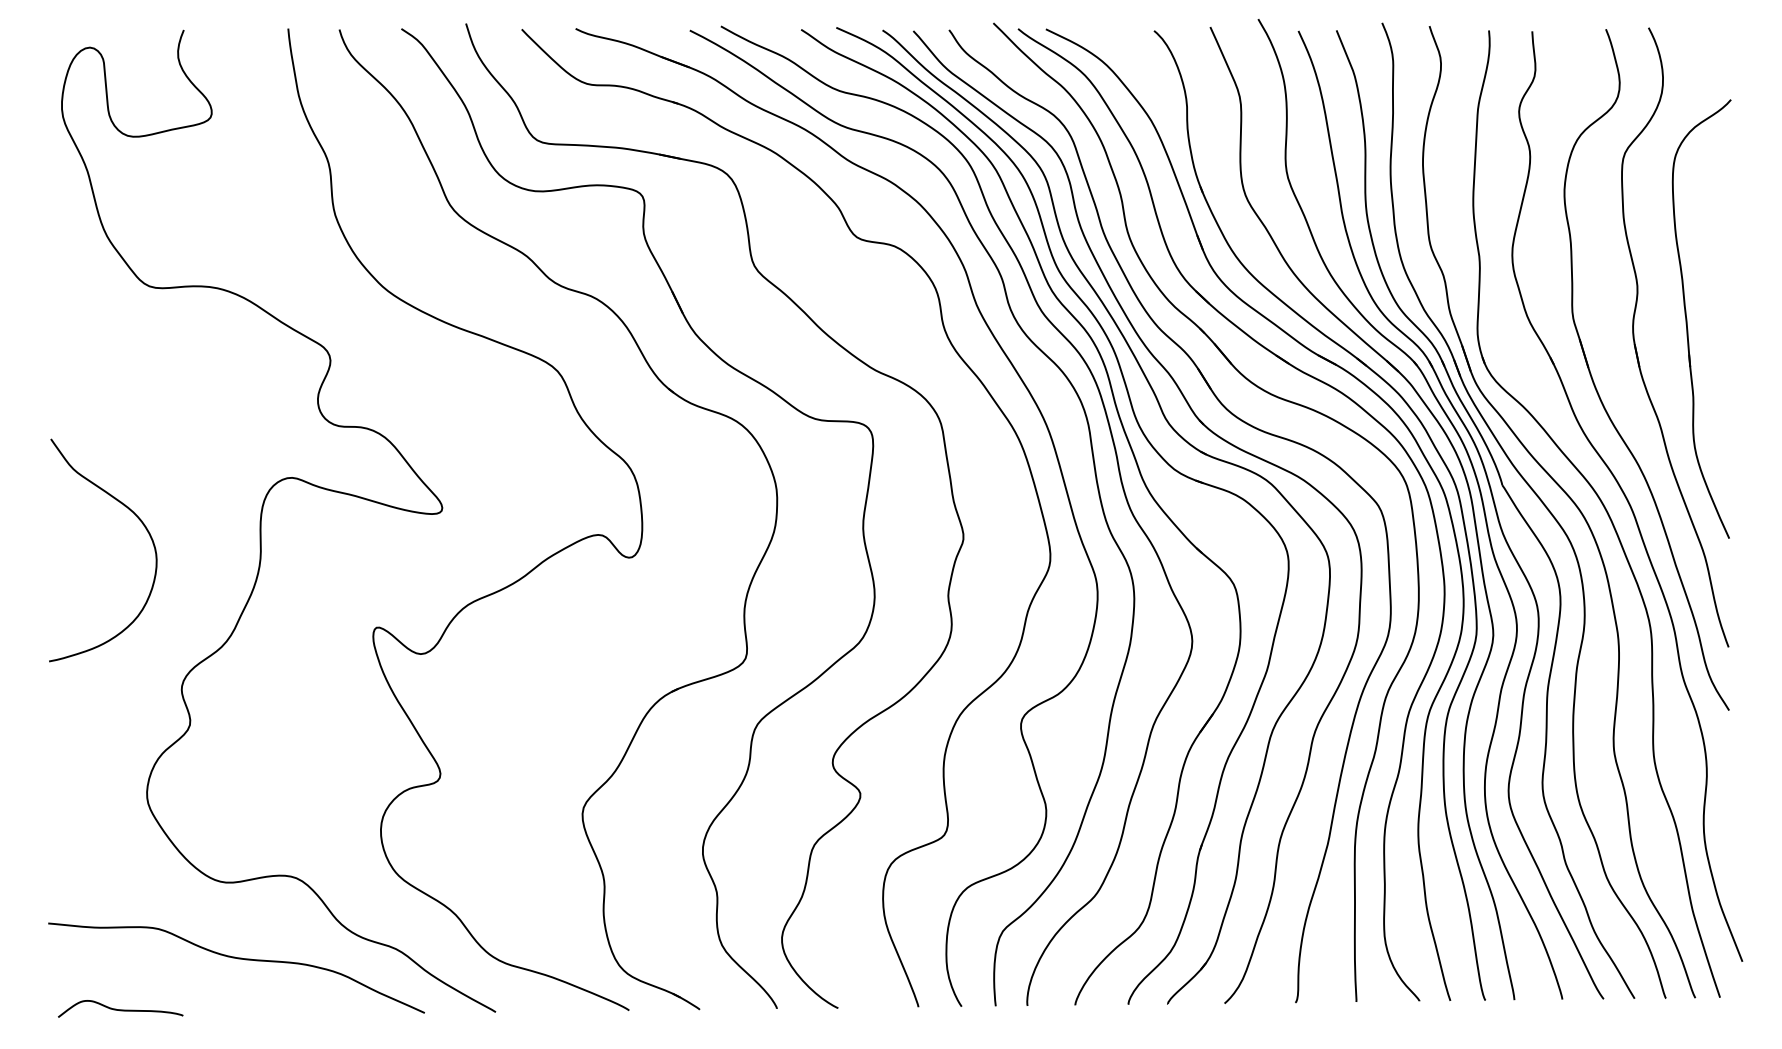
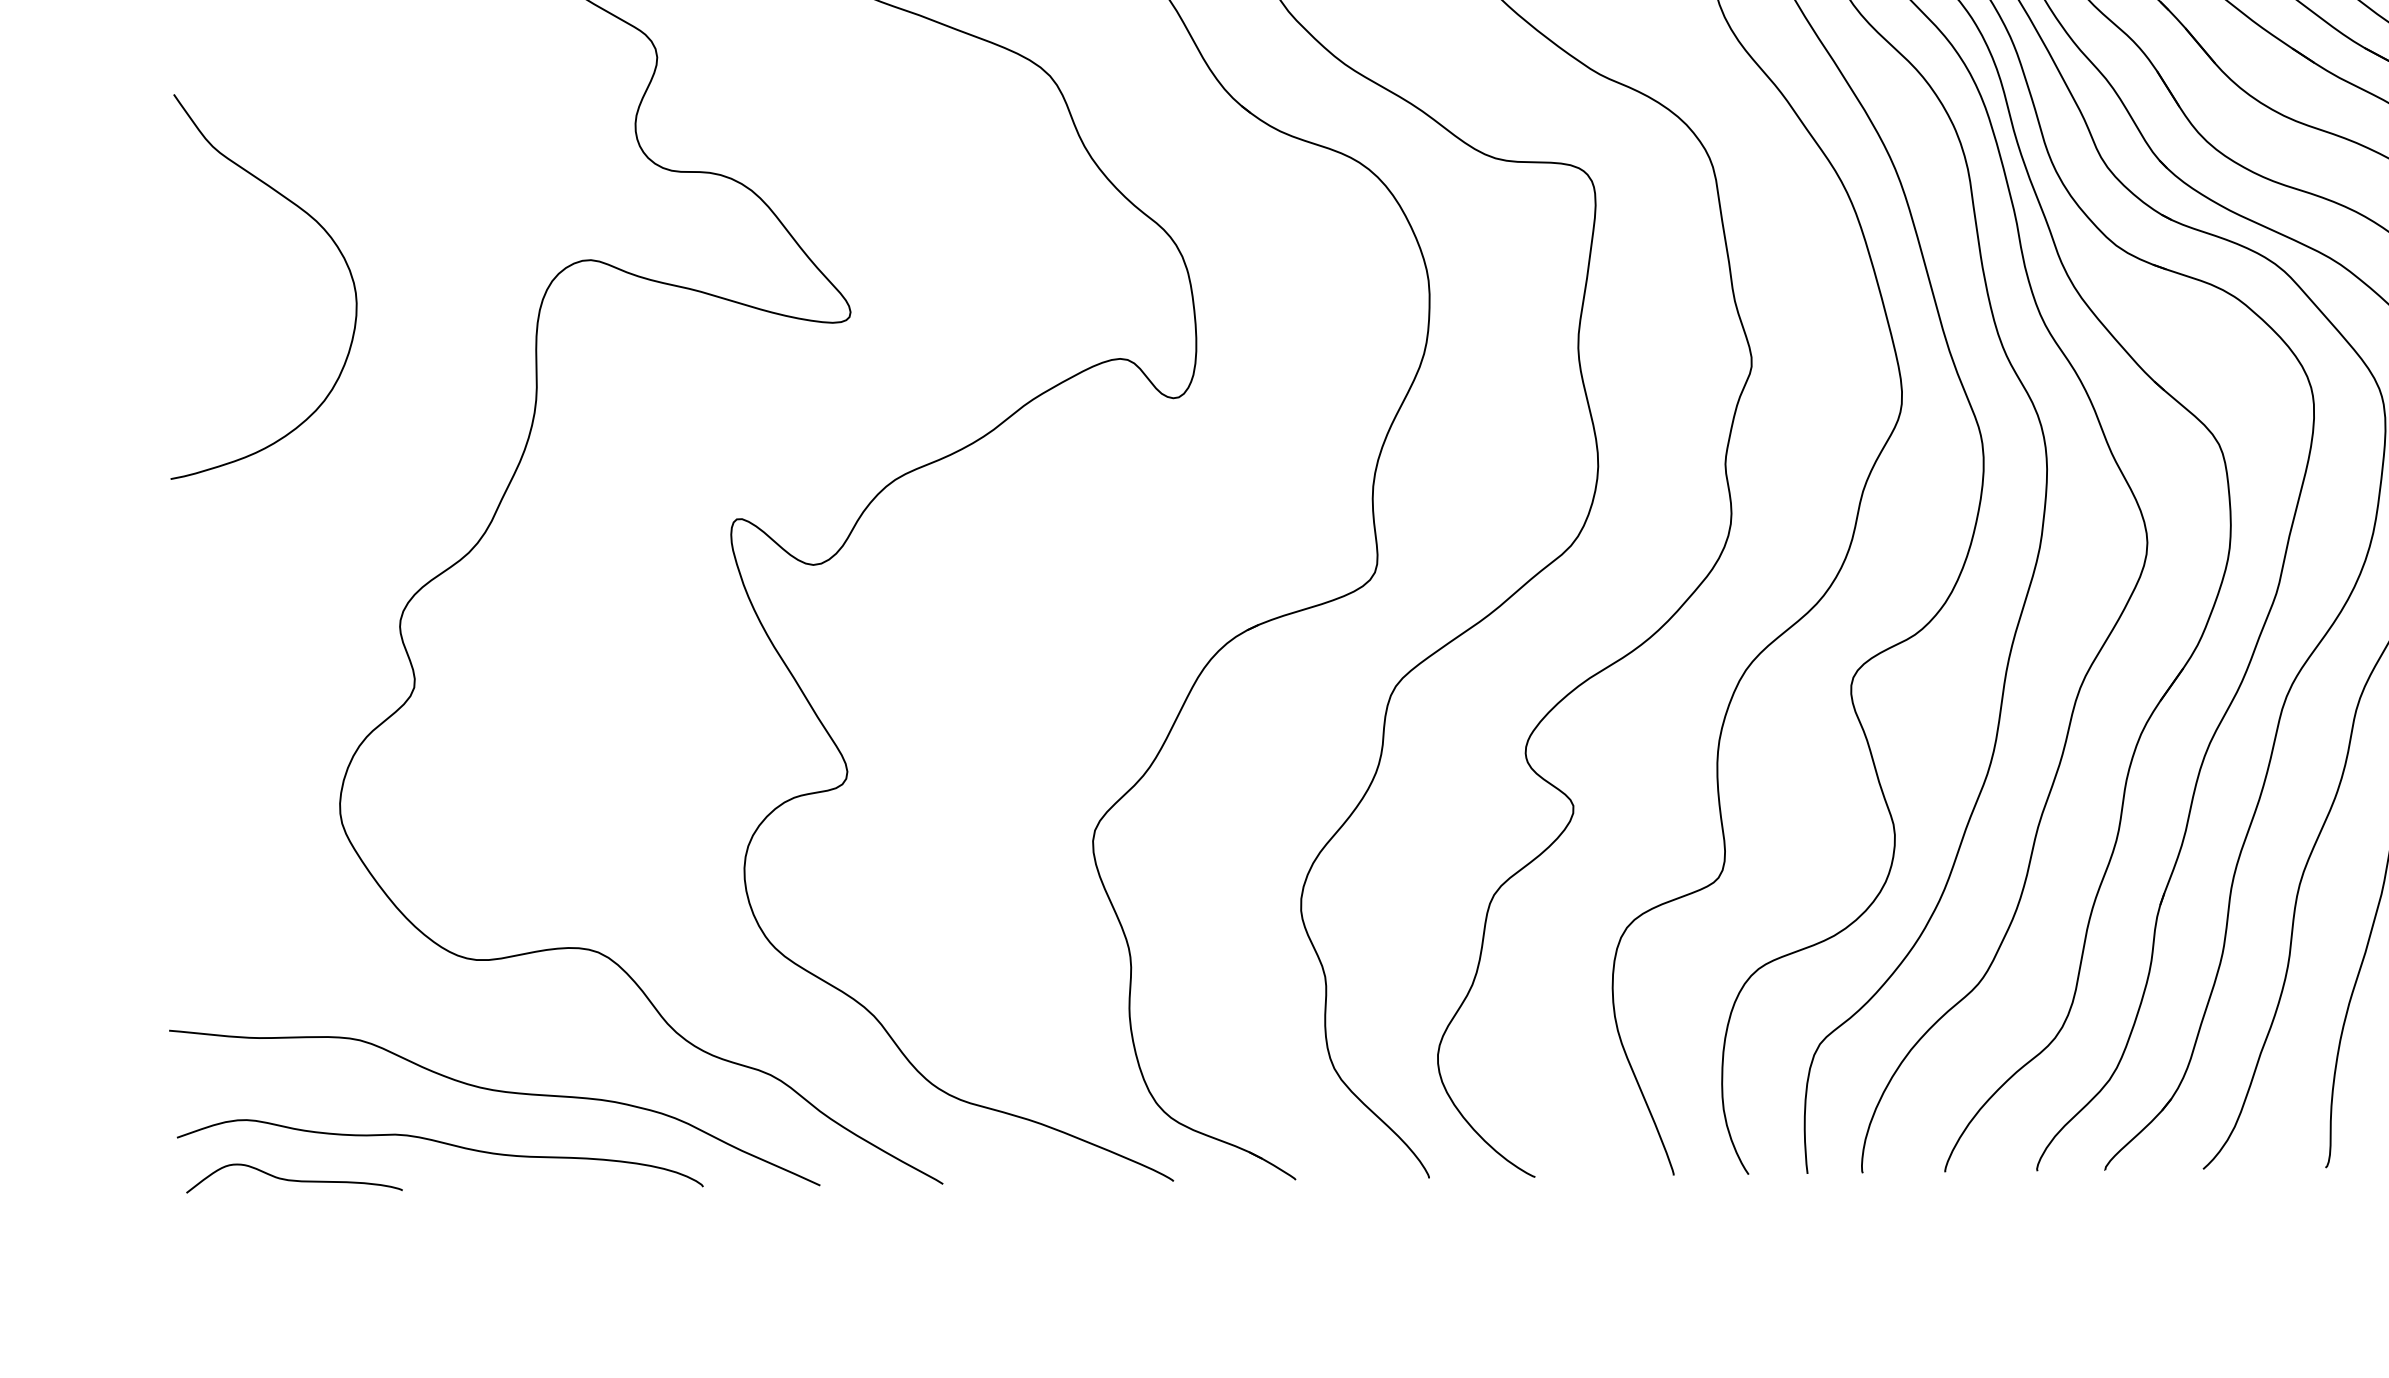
curve: (137, 518) -> (323, 231), moved
curve: (206, 989) -> (442, 1144), added

